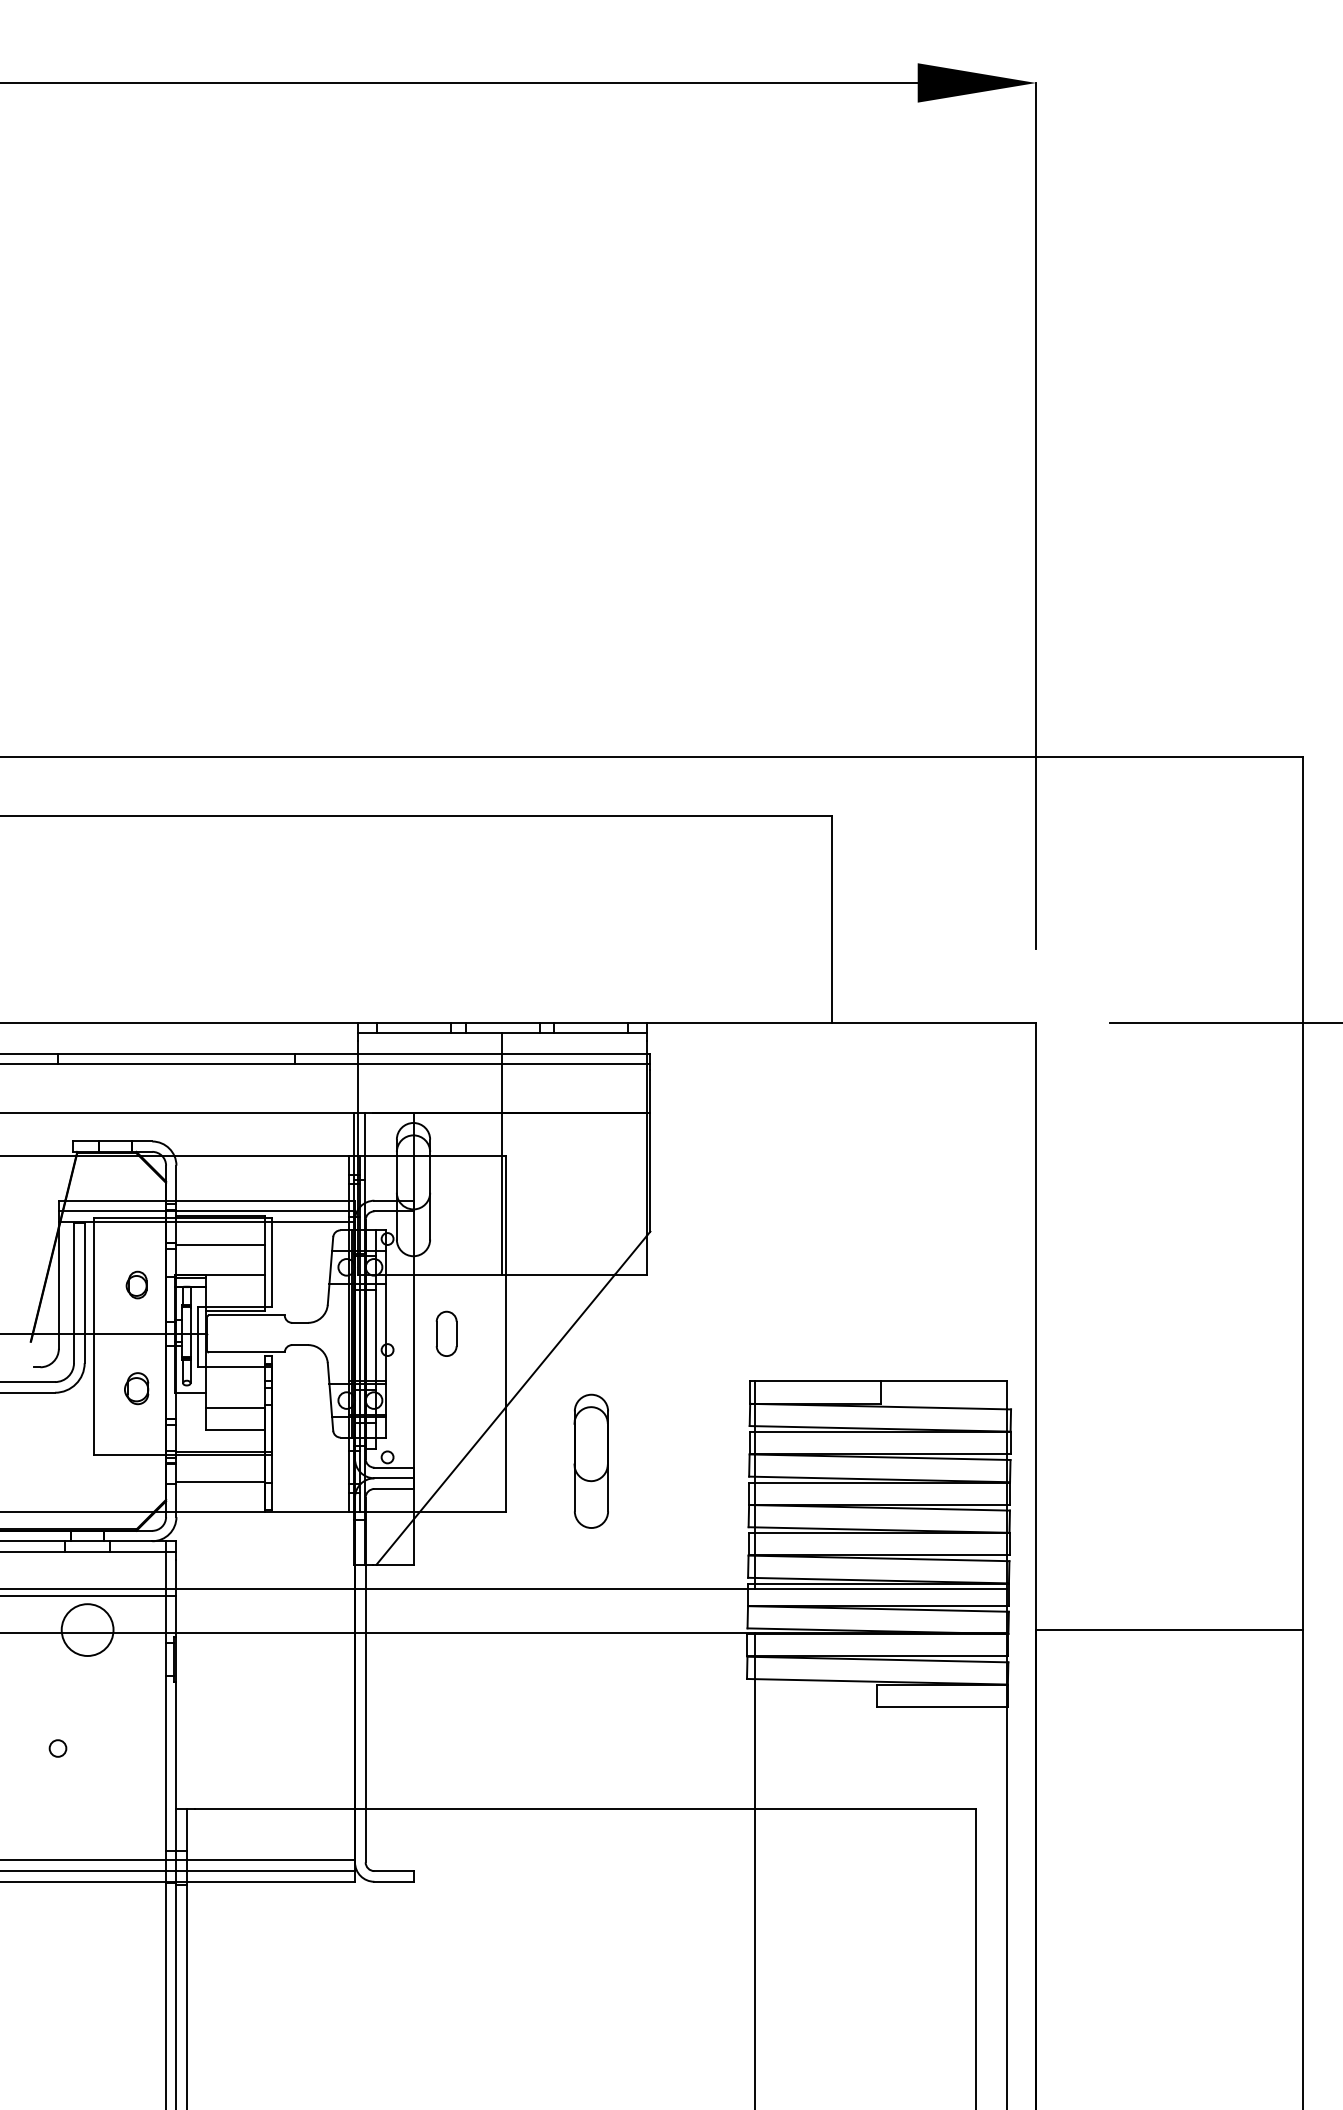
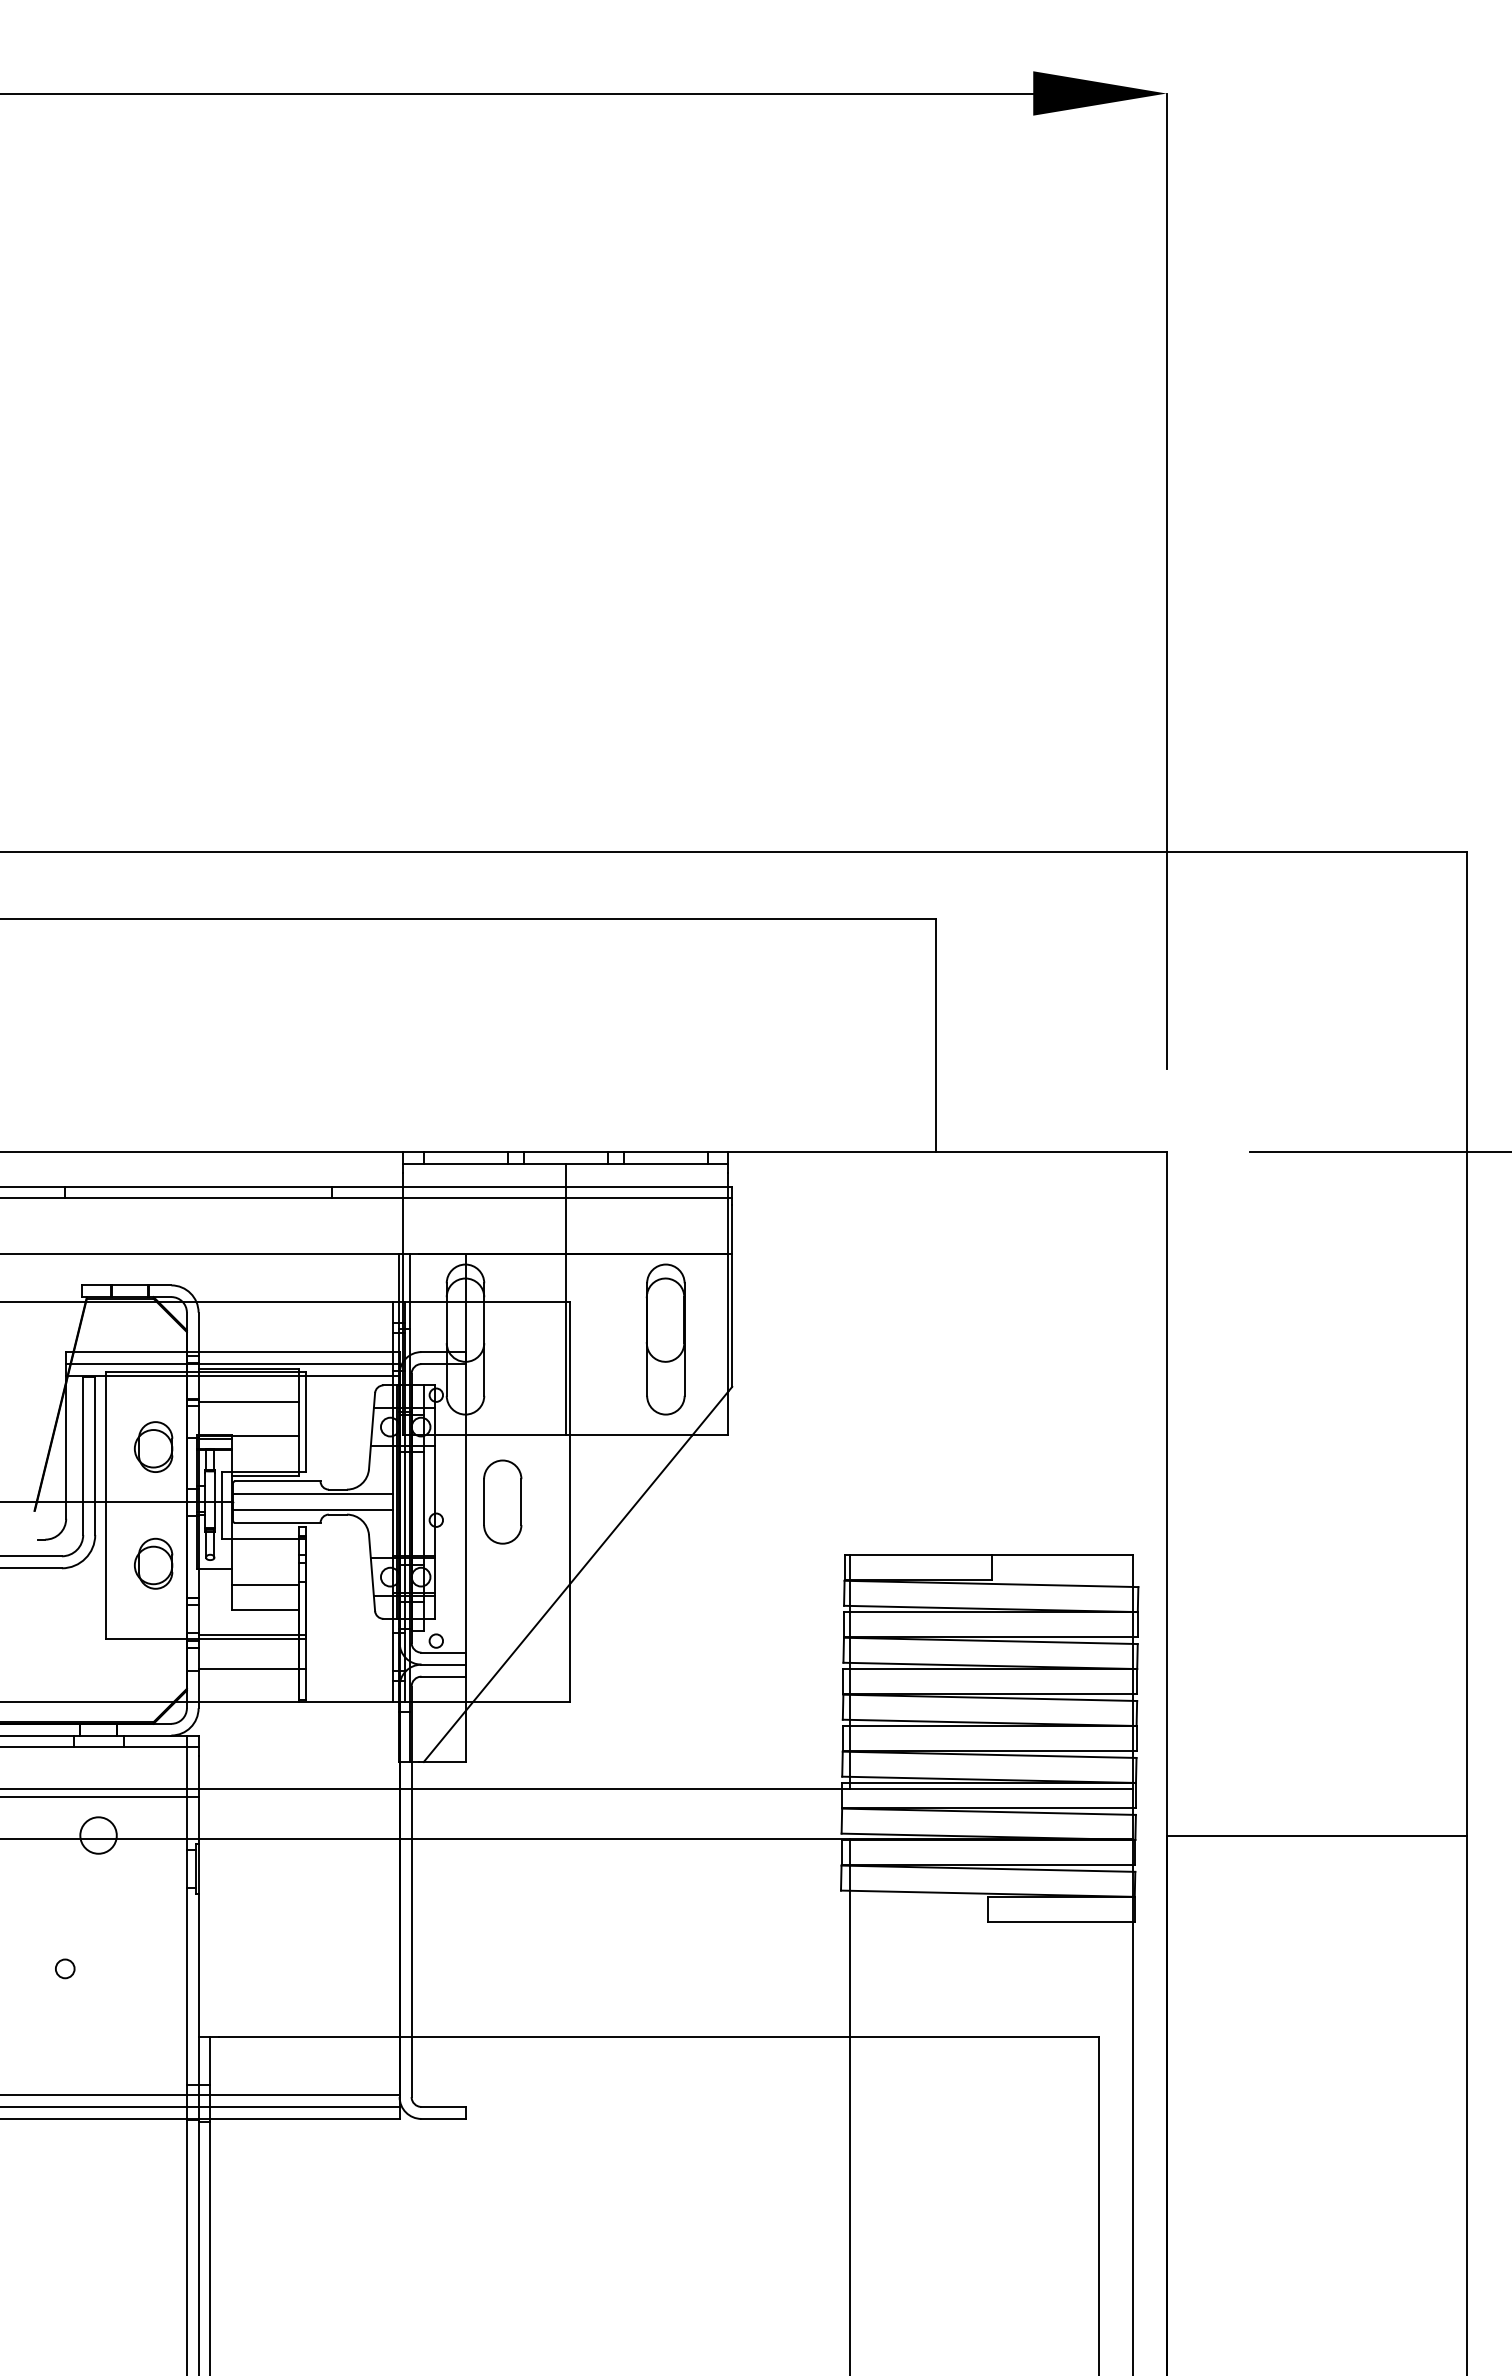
part: (136, 1284) -> (153, 1446), size x1.67
line: (278, 1326) -> (313, 1493), added
part: (446, 1333) -> (502, 1501), size x1.67
line: (278, 1341) -> (313, 1510), added
part: (136, 1388) -> (153, 1563), size x1.43
part: (591, 1461) -> (665, 1339), moved
circle: (87, 1630) -> (98, 1835), size x0.62

